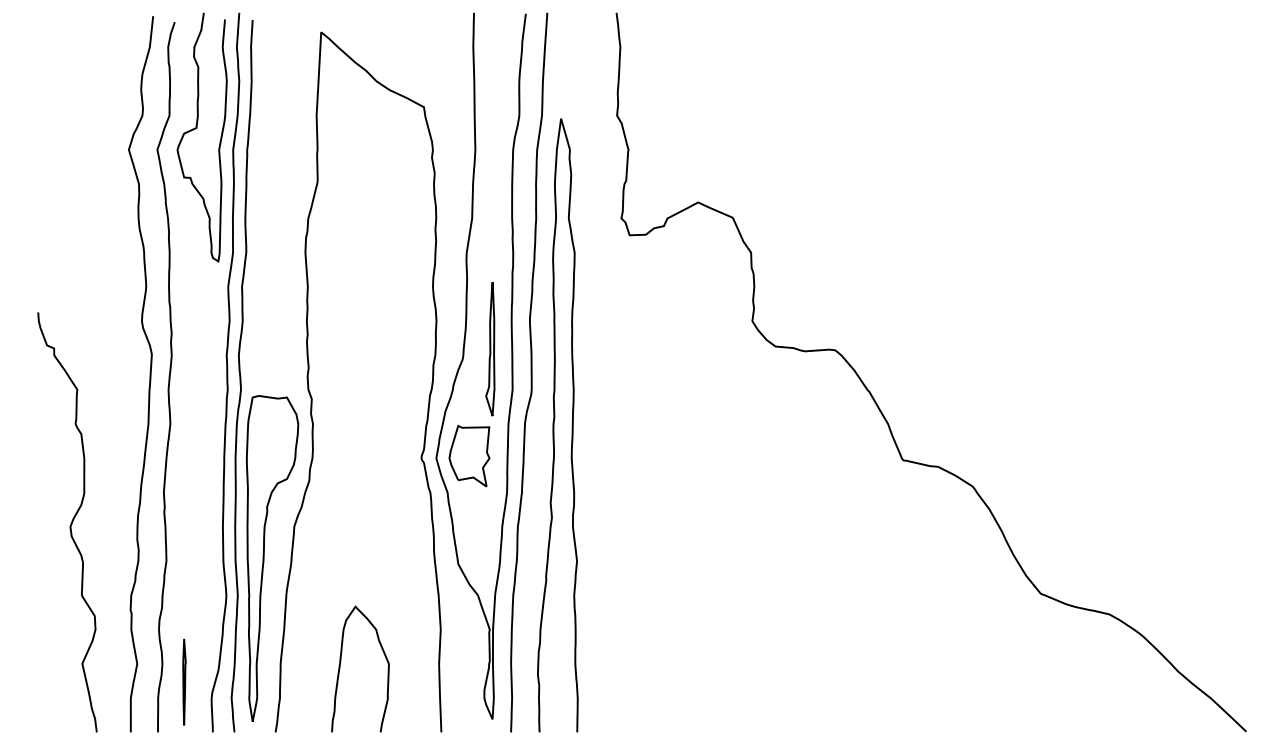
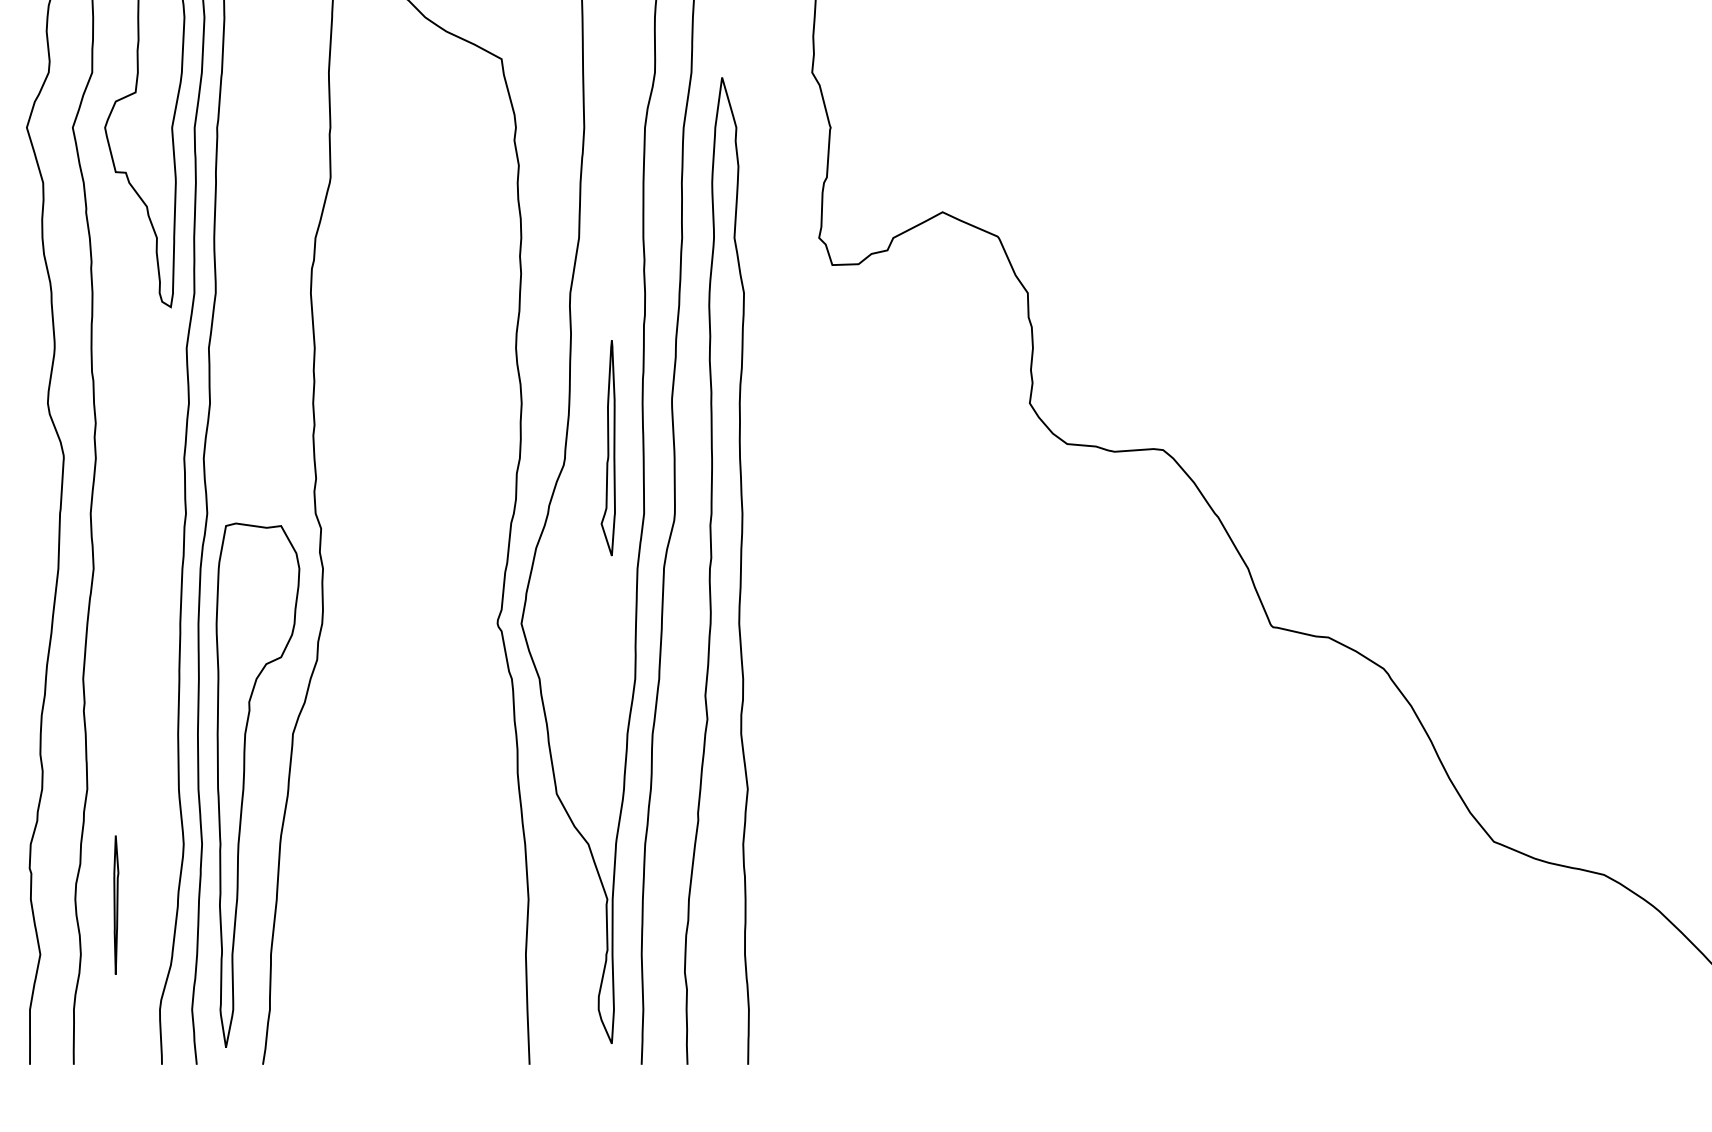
part: (469, 455) -> (574, 619), removed
curve: (341, 662) -> (368, 952), removed
line: (184, 681) -> (116, 904), moved

